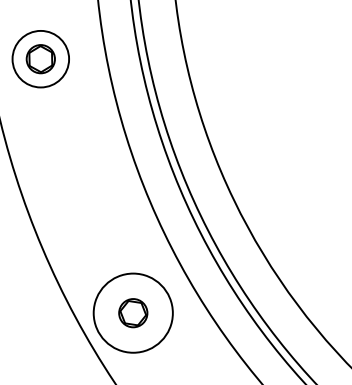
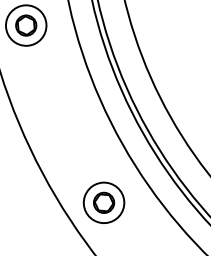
circle: (133, 312) -> (104, 202), size x0.71

